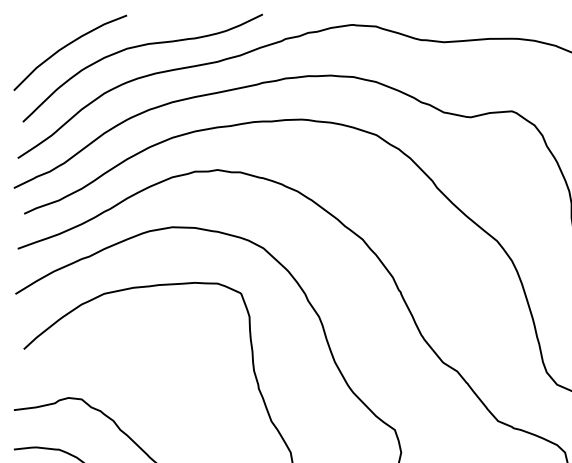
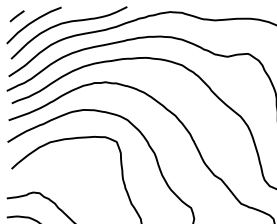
line: (33, 34) -> (16, 16), added

